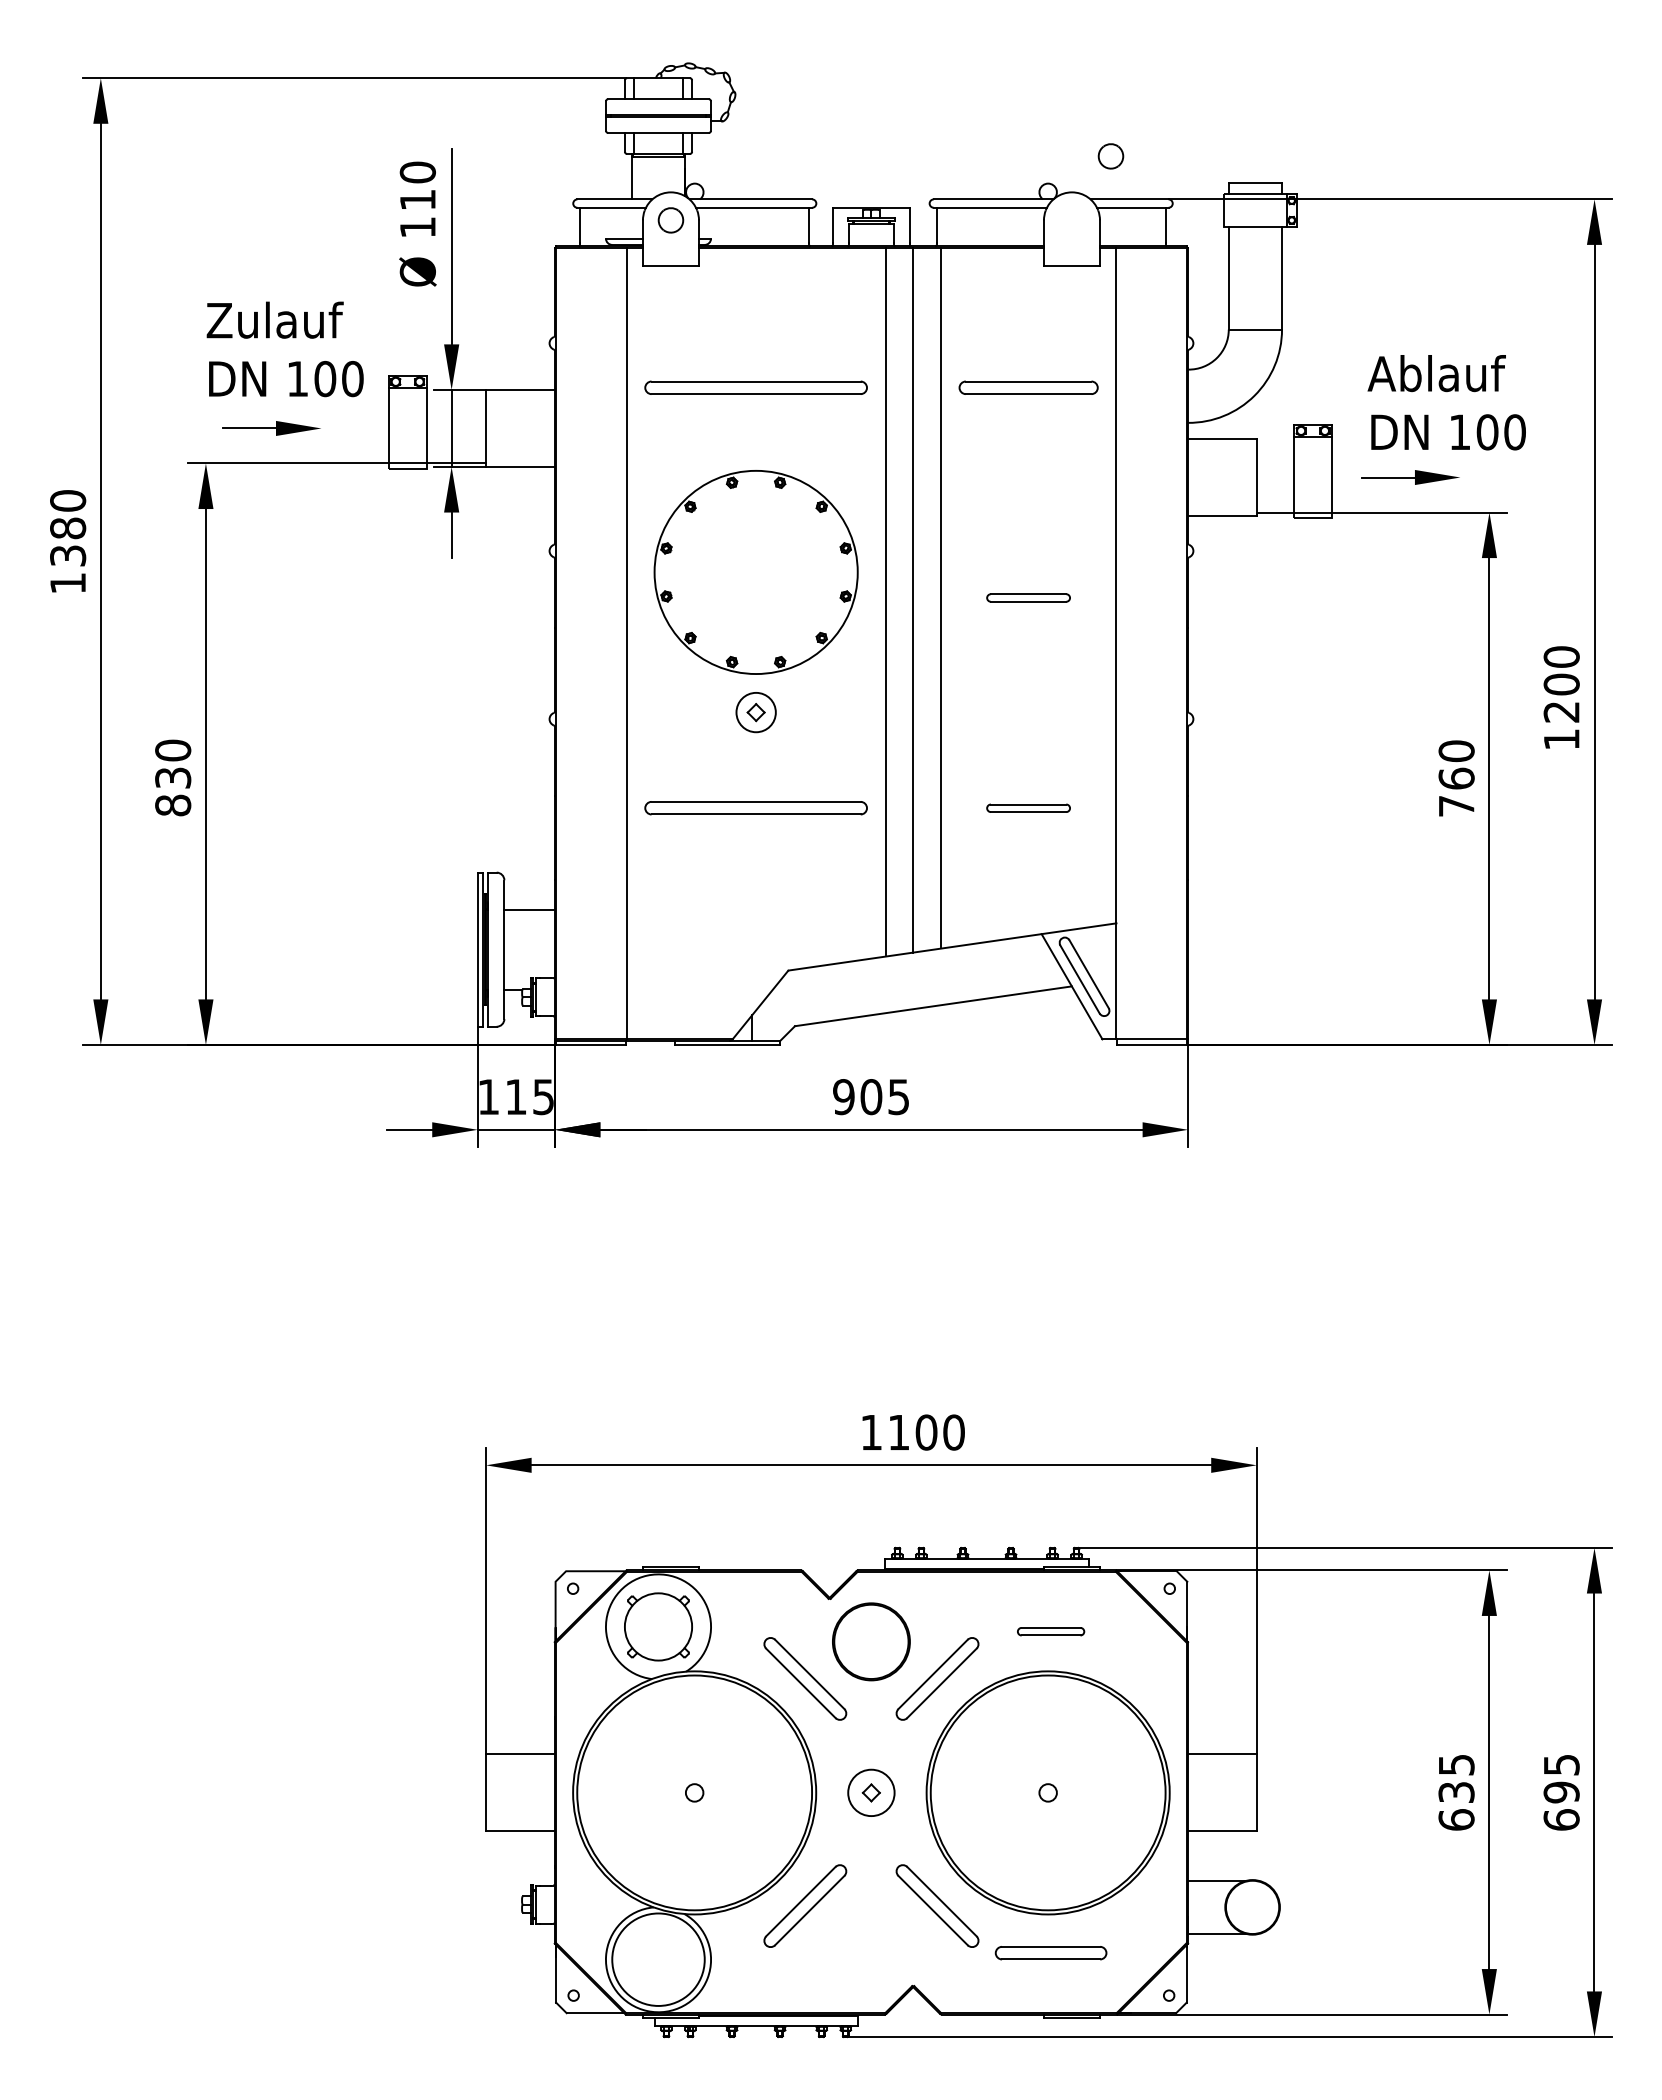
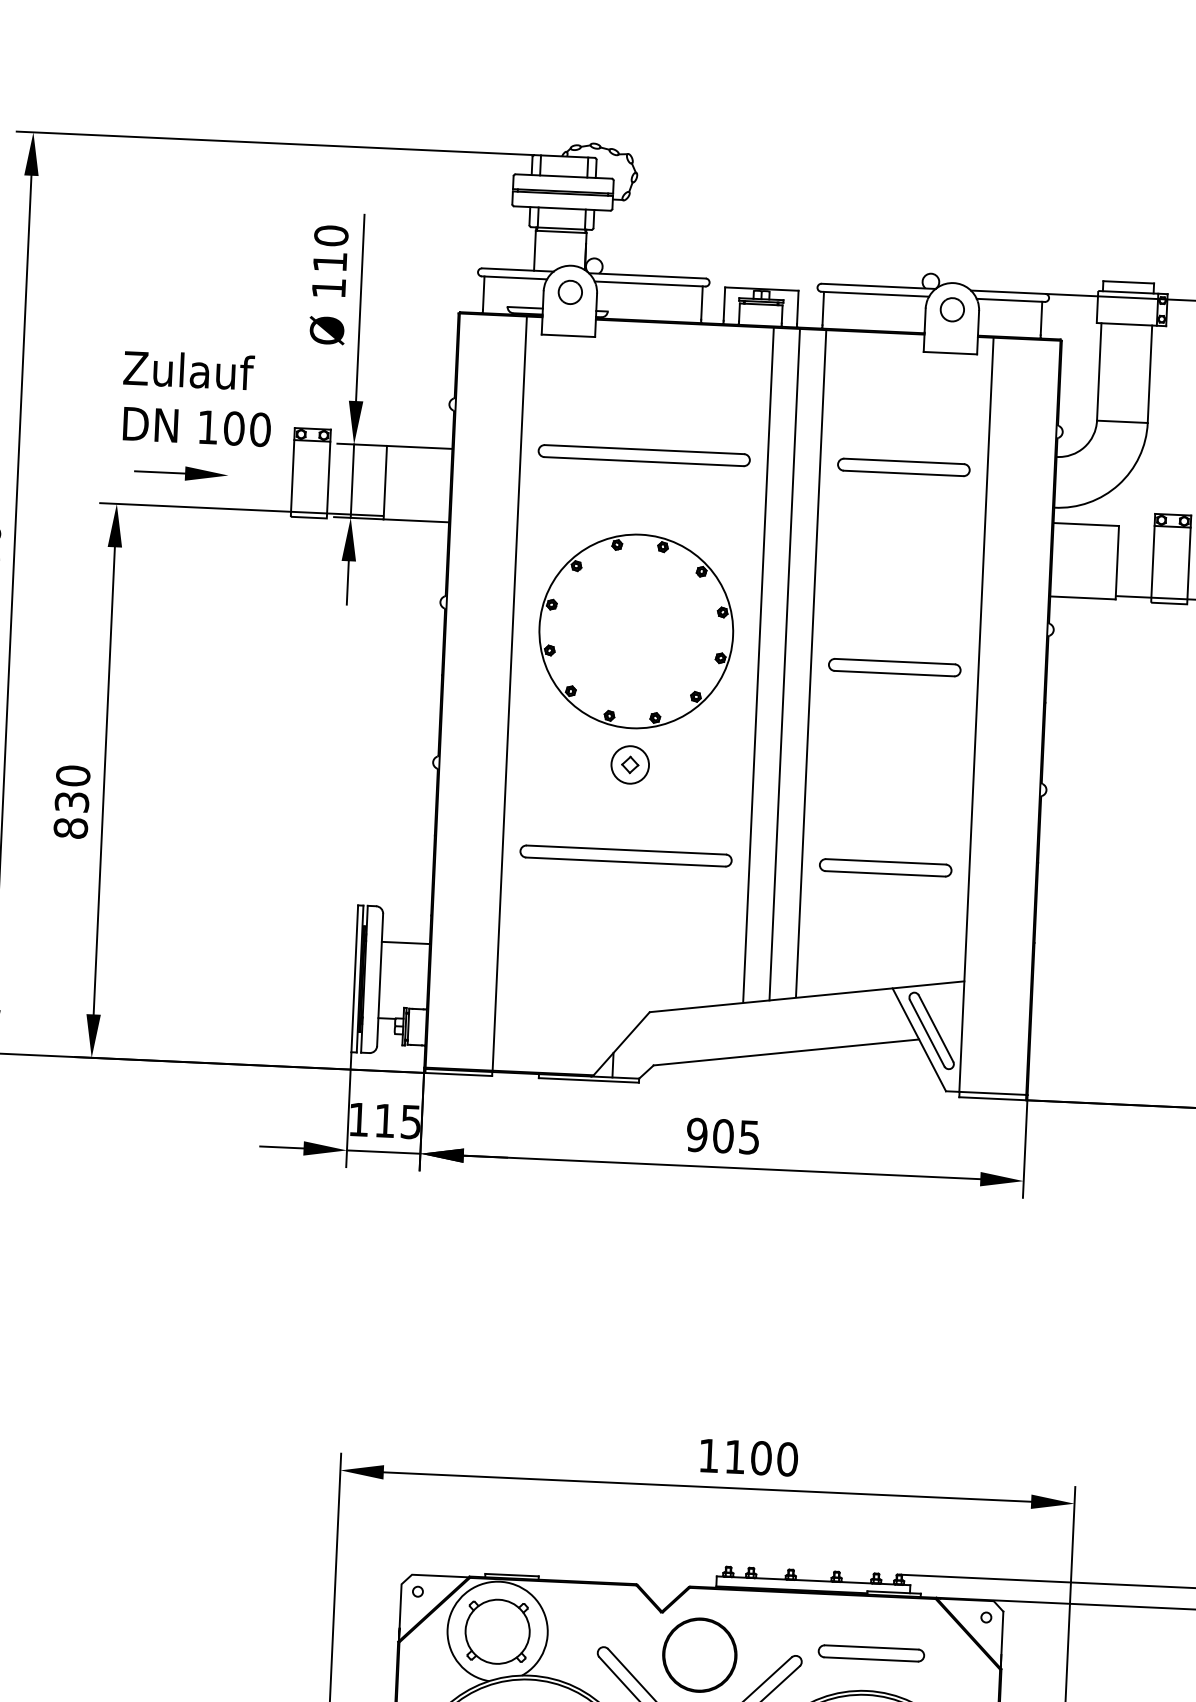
part: (1110, 156) -> (951, 309), moved
part: (1028, 597) -> (894, 667), size x1.67
part: (1028, 808) -> (885, 868), size x1.67
part: (1050, 1631) -> (870, 1653), size x1.67

